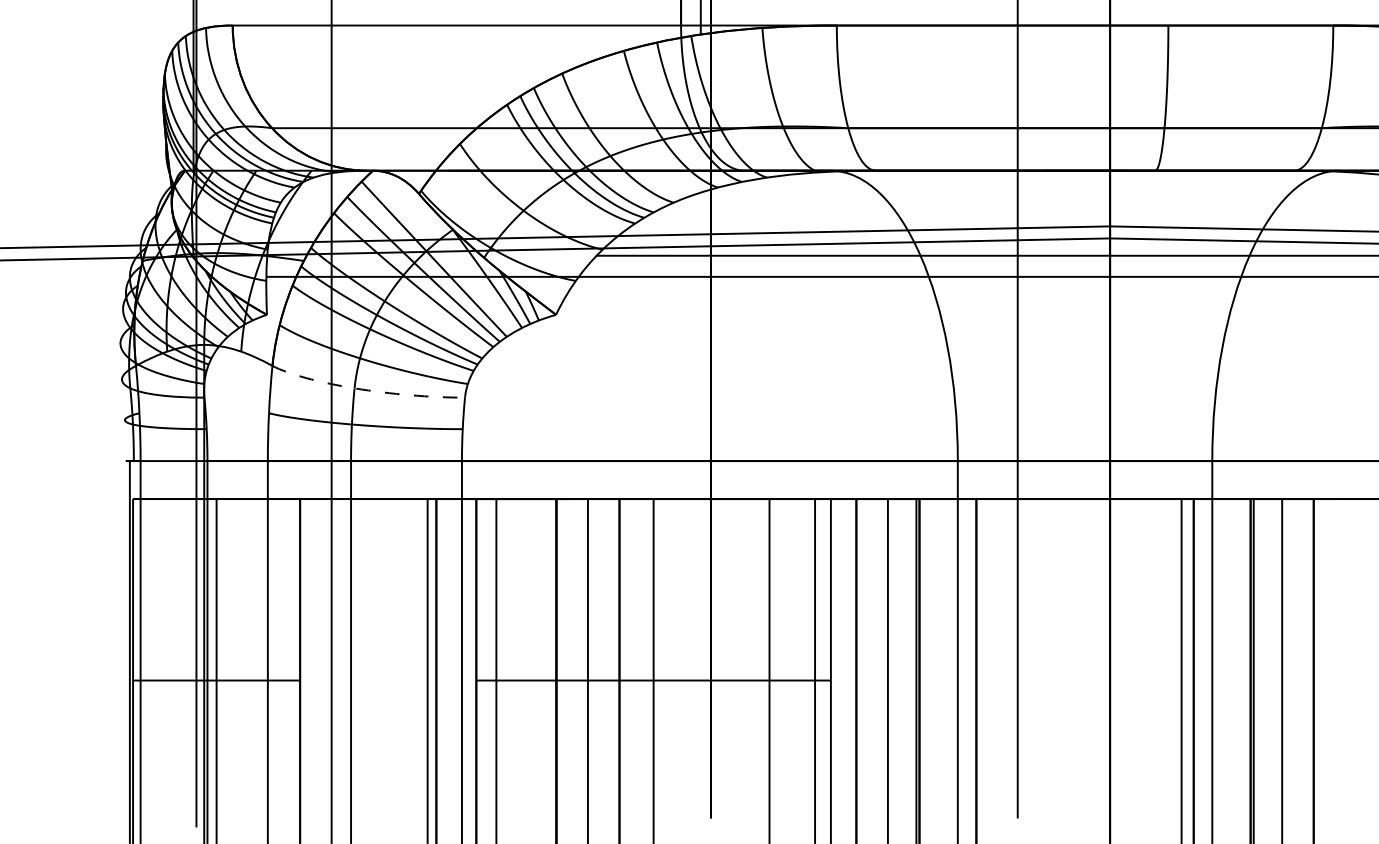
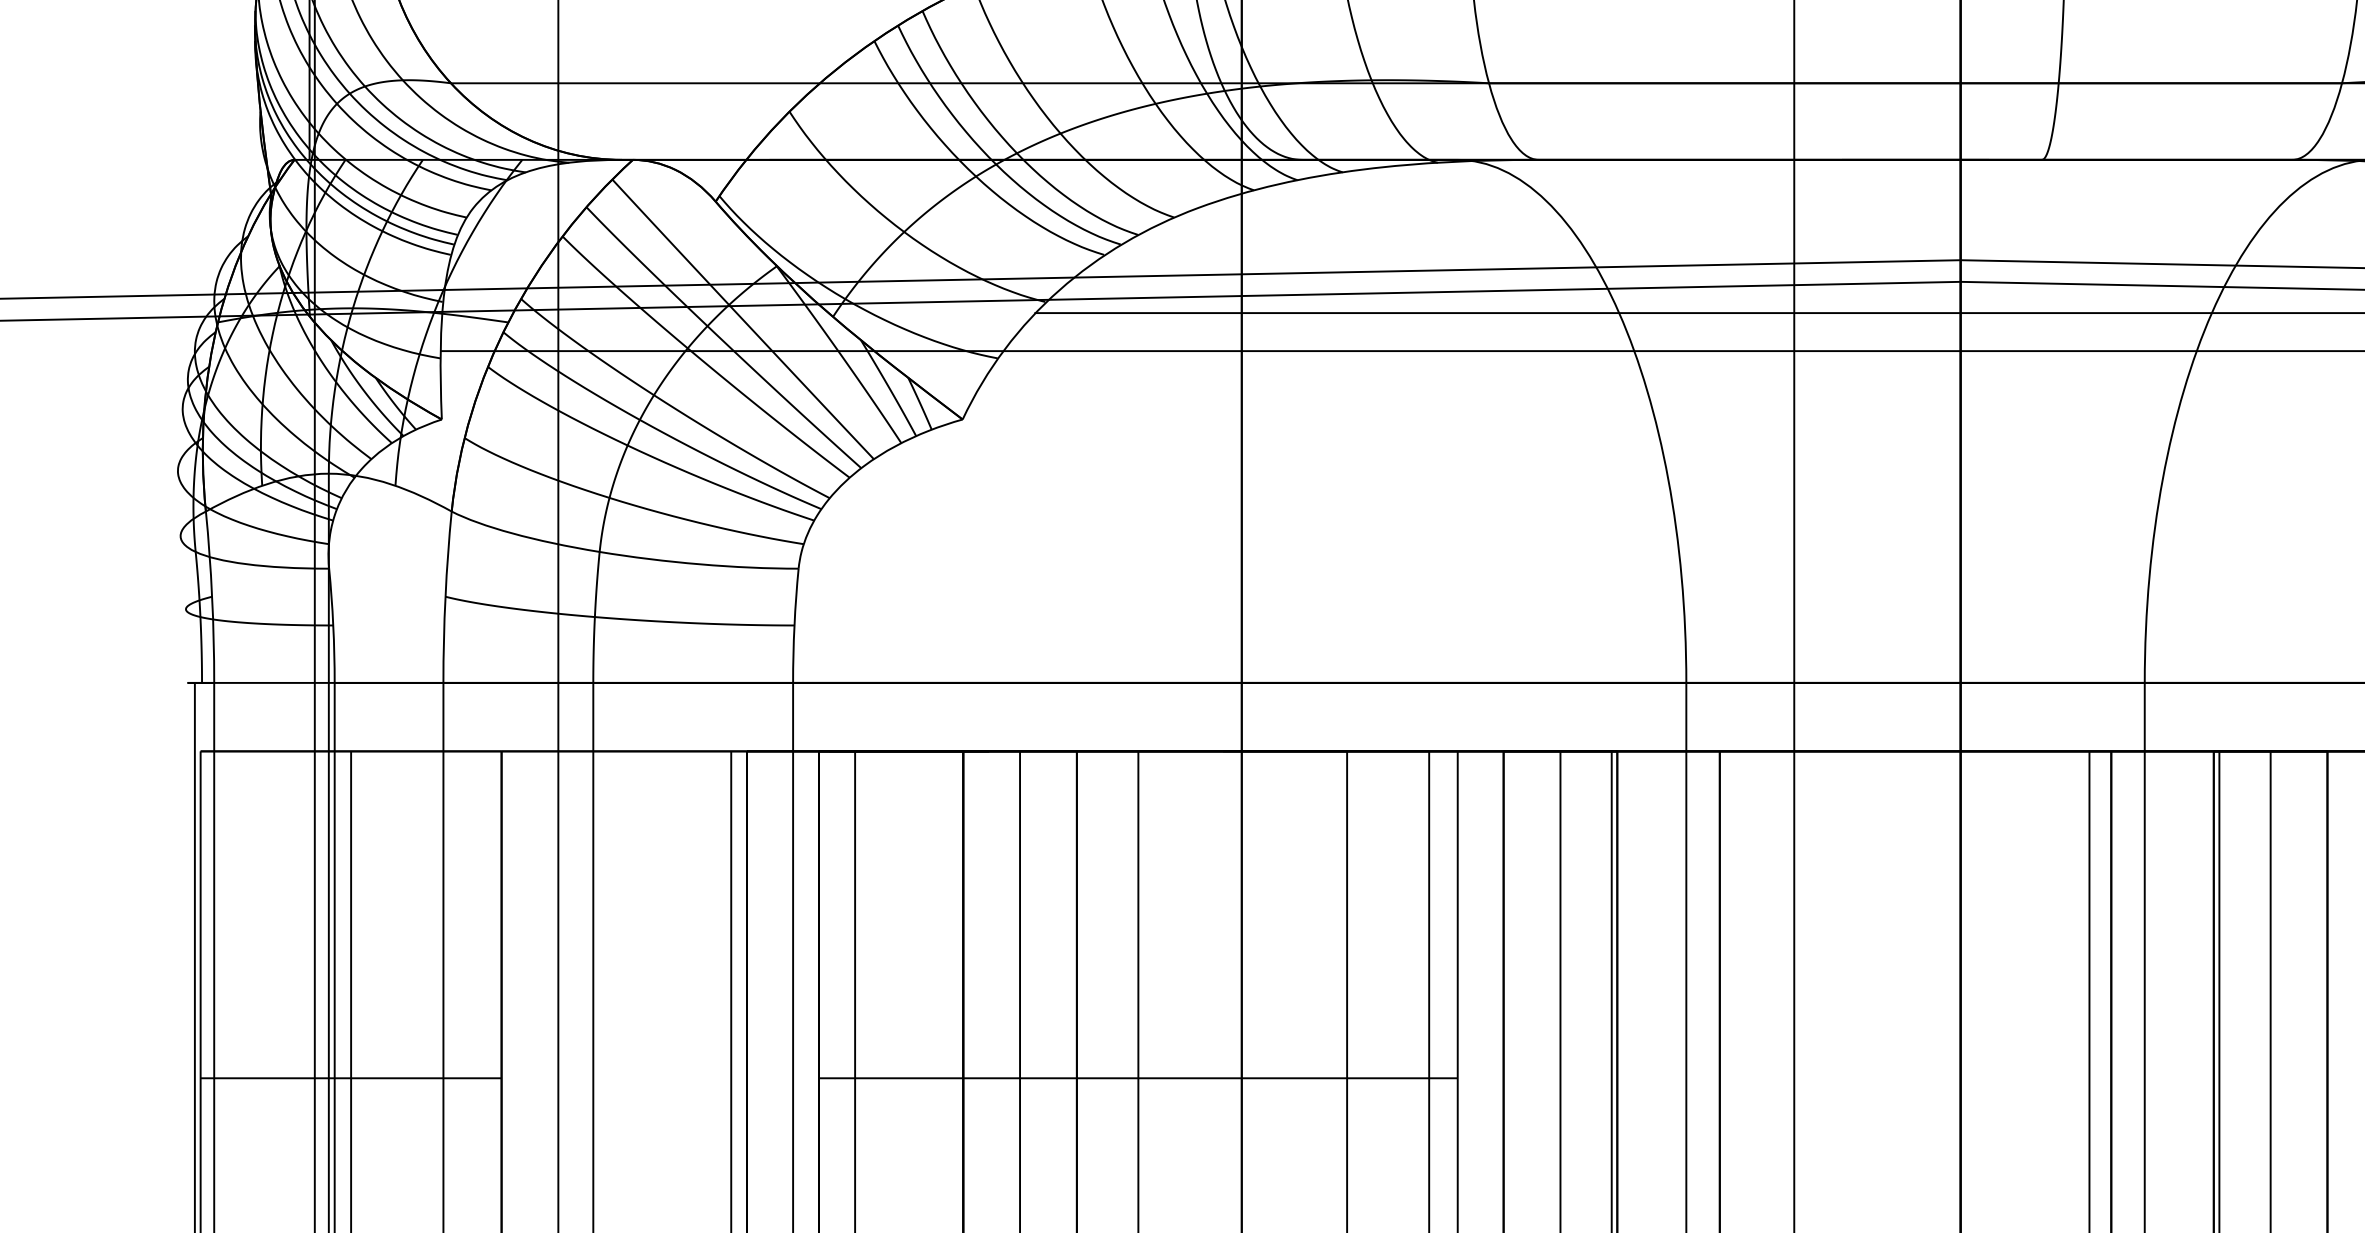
arc: (365, 390) -> (619, 555), dashed -> solid

